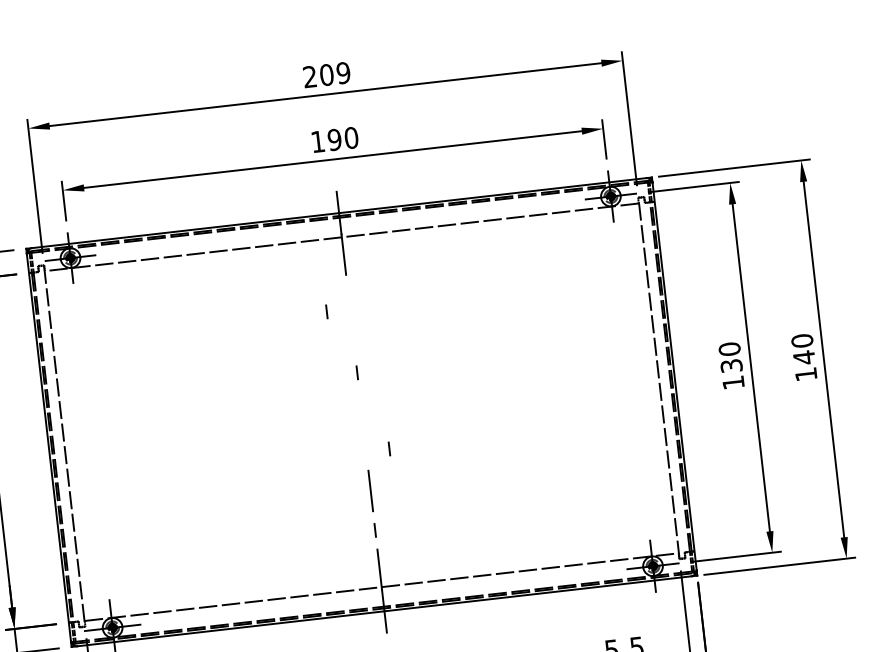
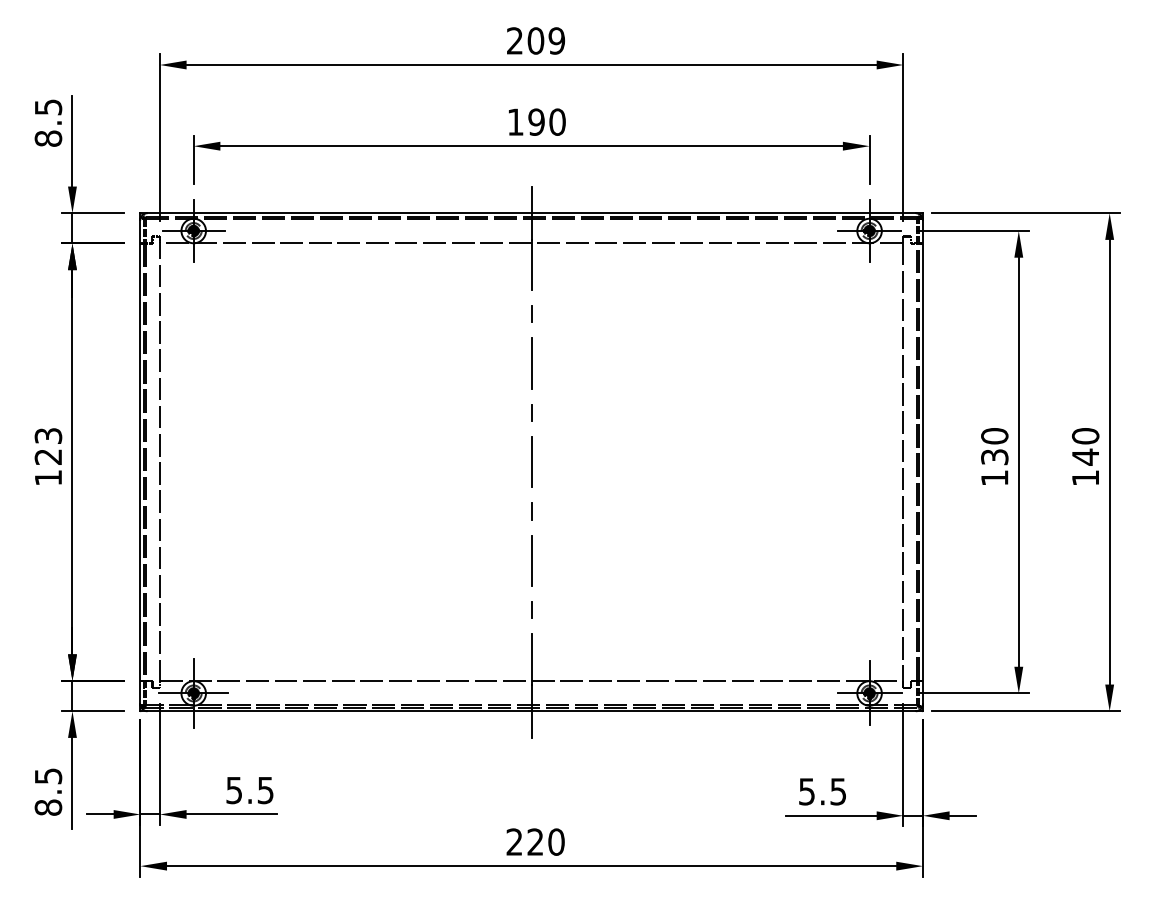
line: (326, 311) -> (531, 313), moved
line: (352, 333) -> (531, 363), added
line: (361, 411) -> (531, 461), added
line: (389, 448) -> (531, 511), moved

